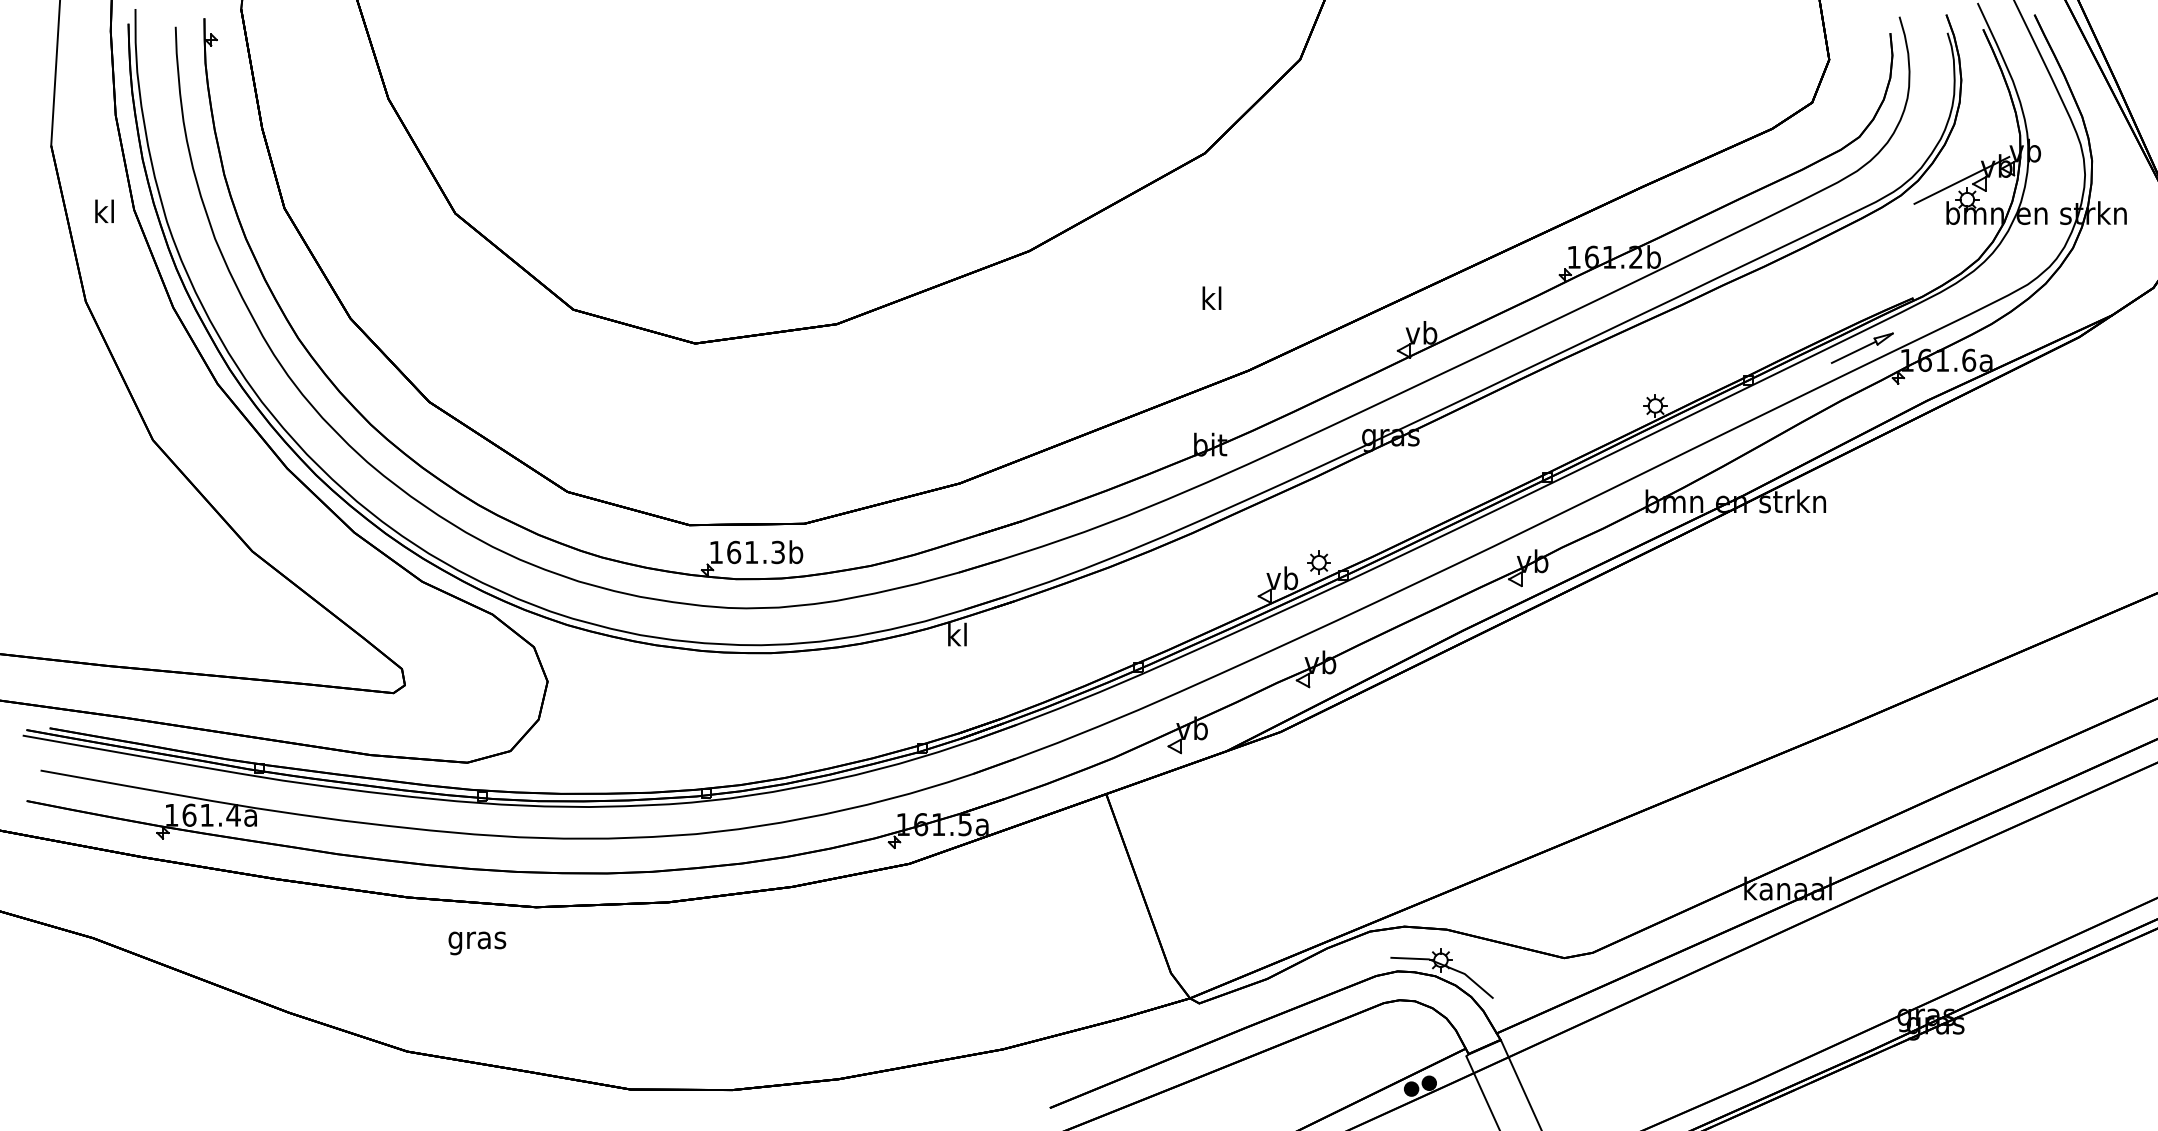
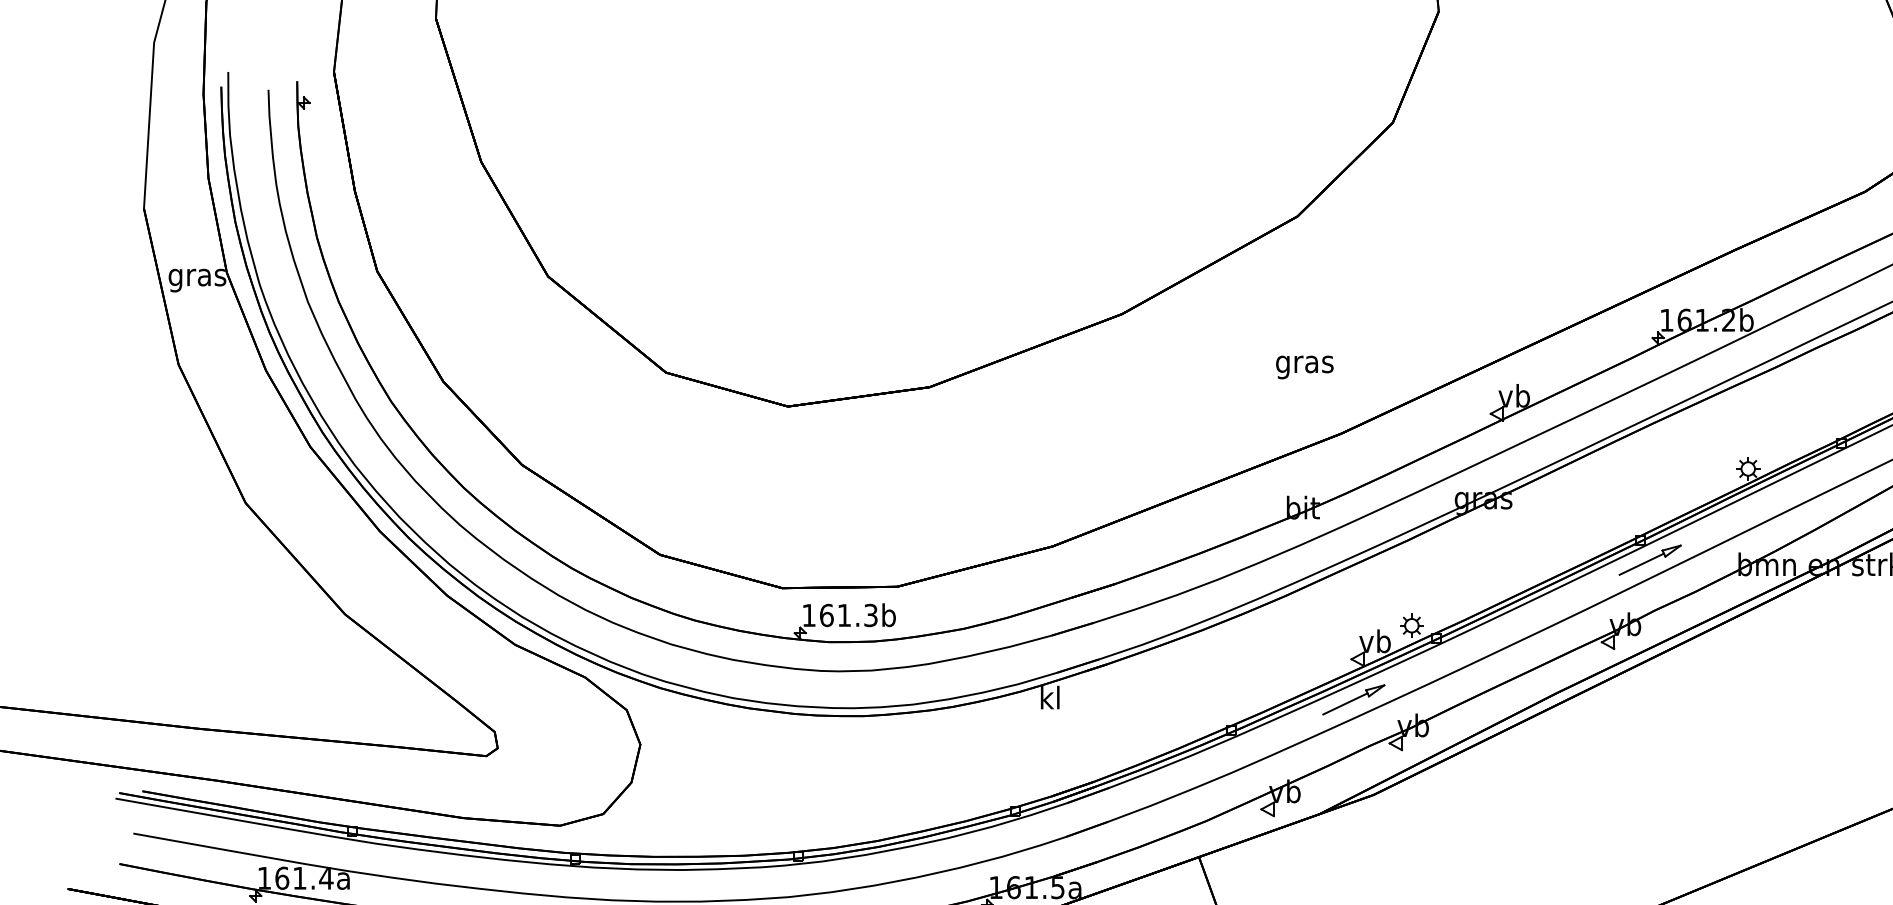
text: (104, 214) -> (197, 277), kl -> gras
text: (1211, 301) -> (1304, 364), kl -> gras
part: (1556, 496) -> (1649, 559), added
part: (1260, 636) -> (1353, 699), added

